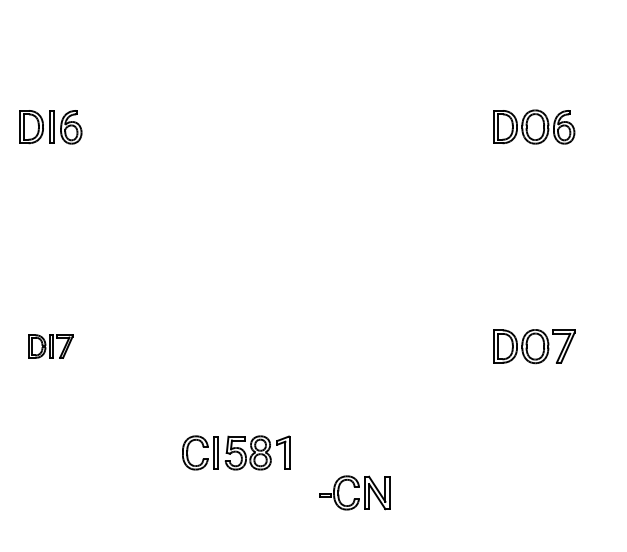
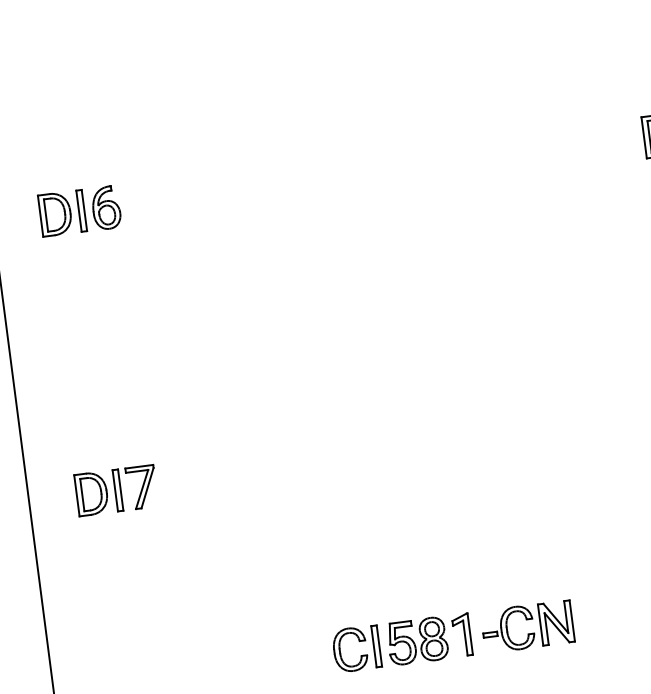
part: (50, 346) -> (116, 490), size x1.43
part: (236, 452) -> (402, 642), moved

